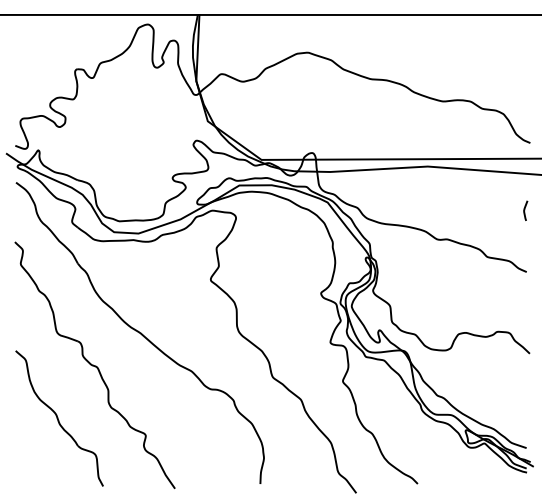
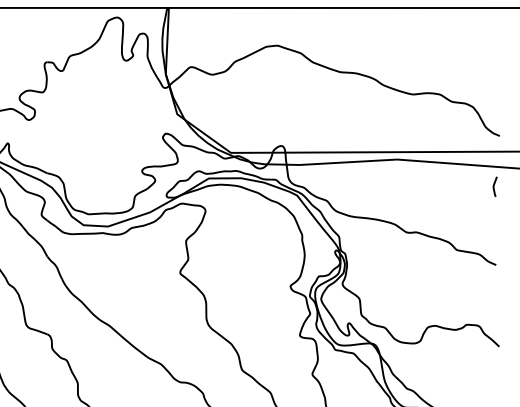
curve: (525, 210) -> (494, 186), moved

